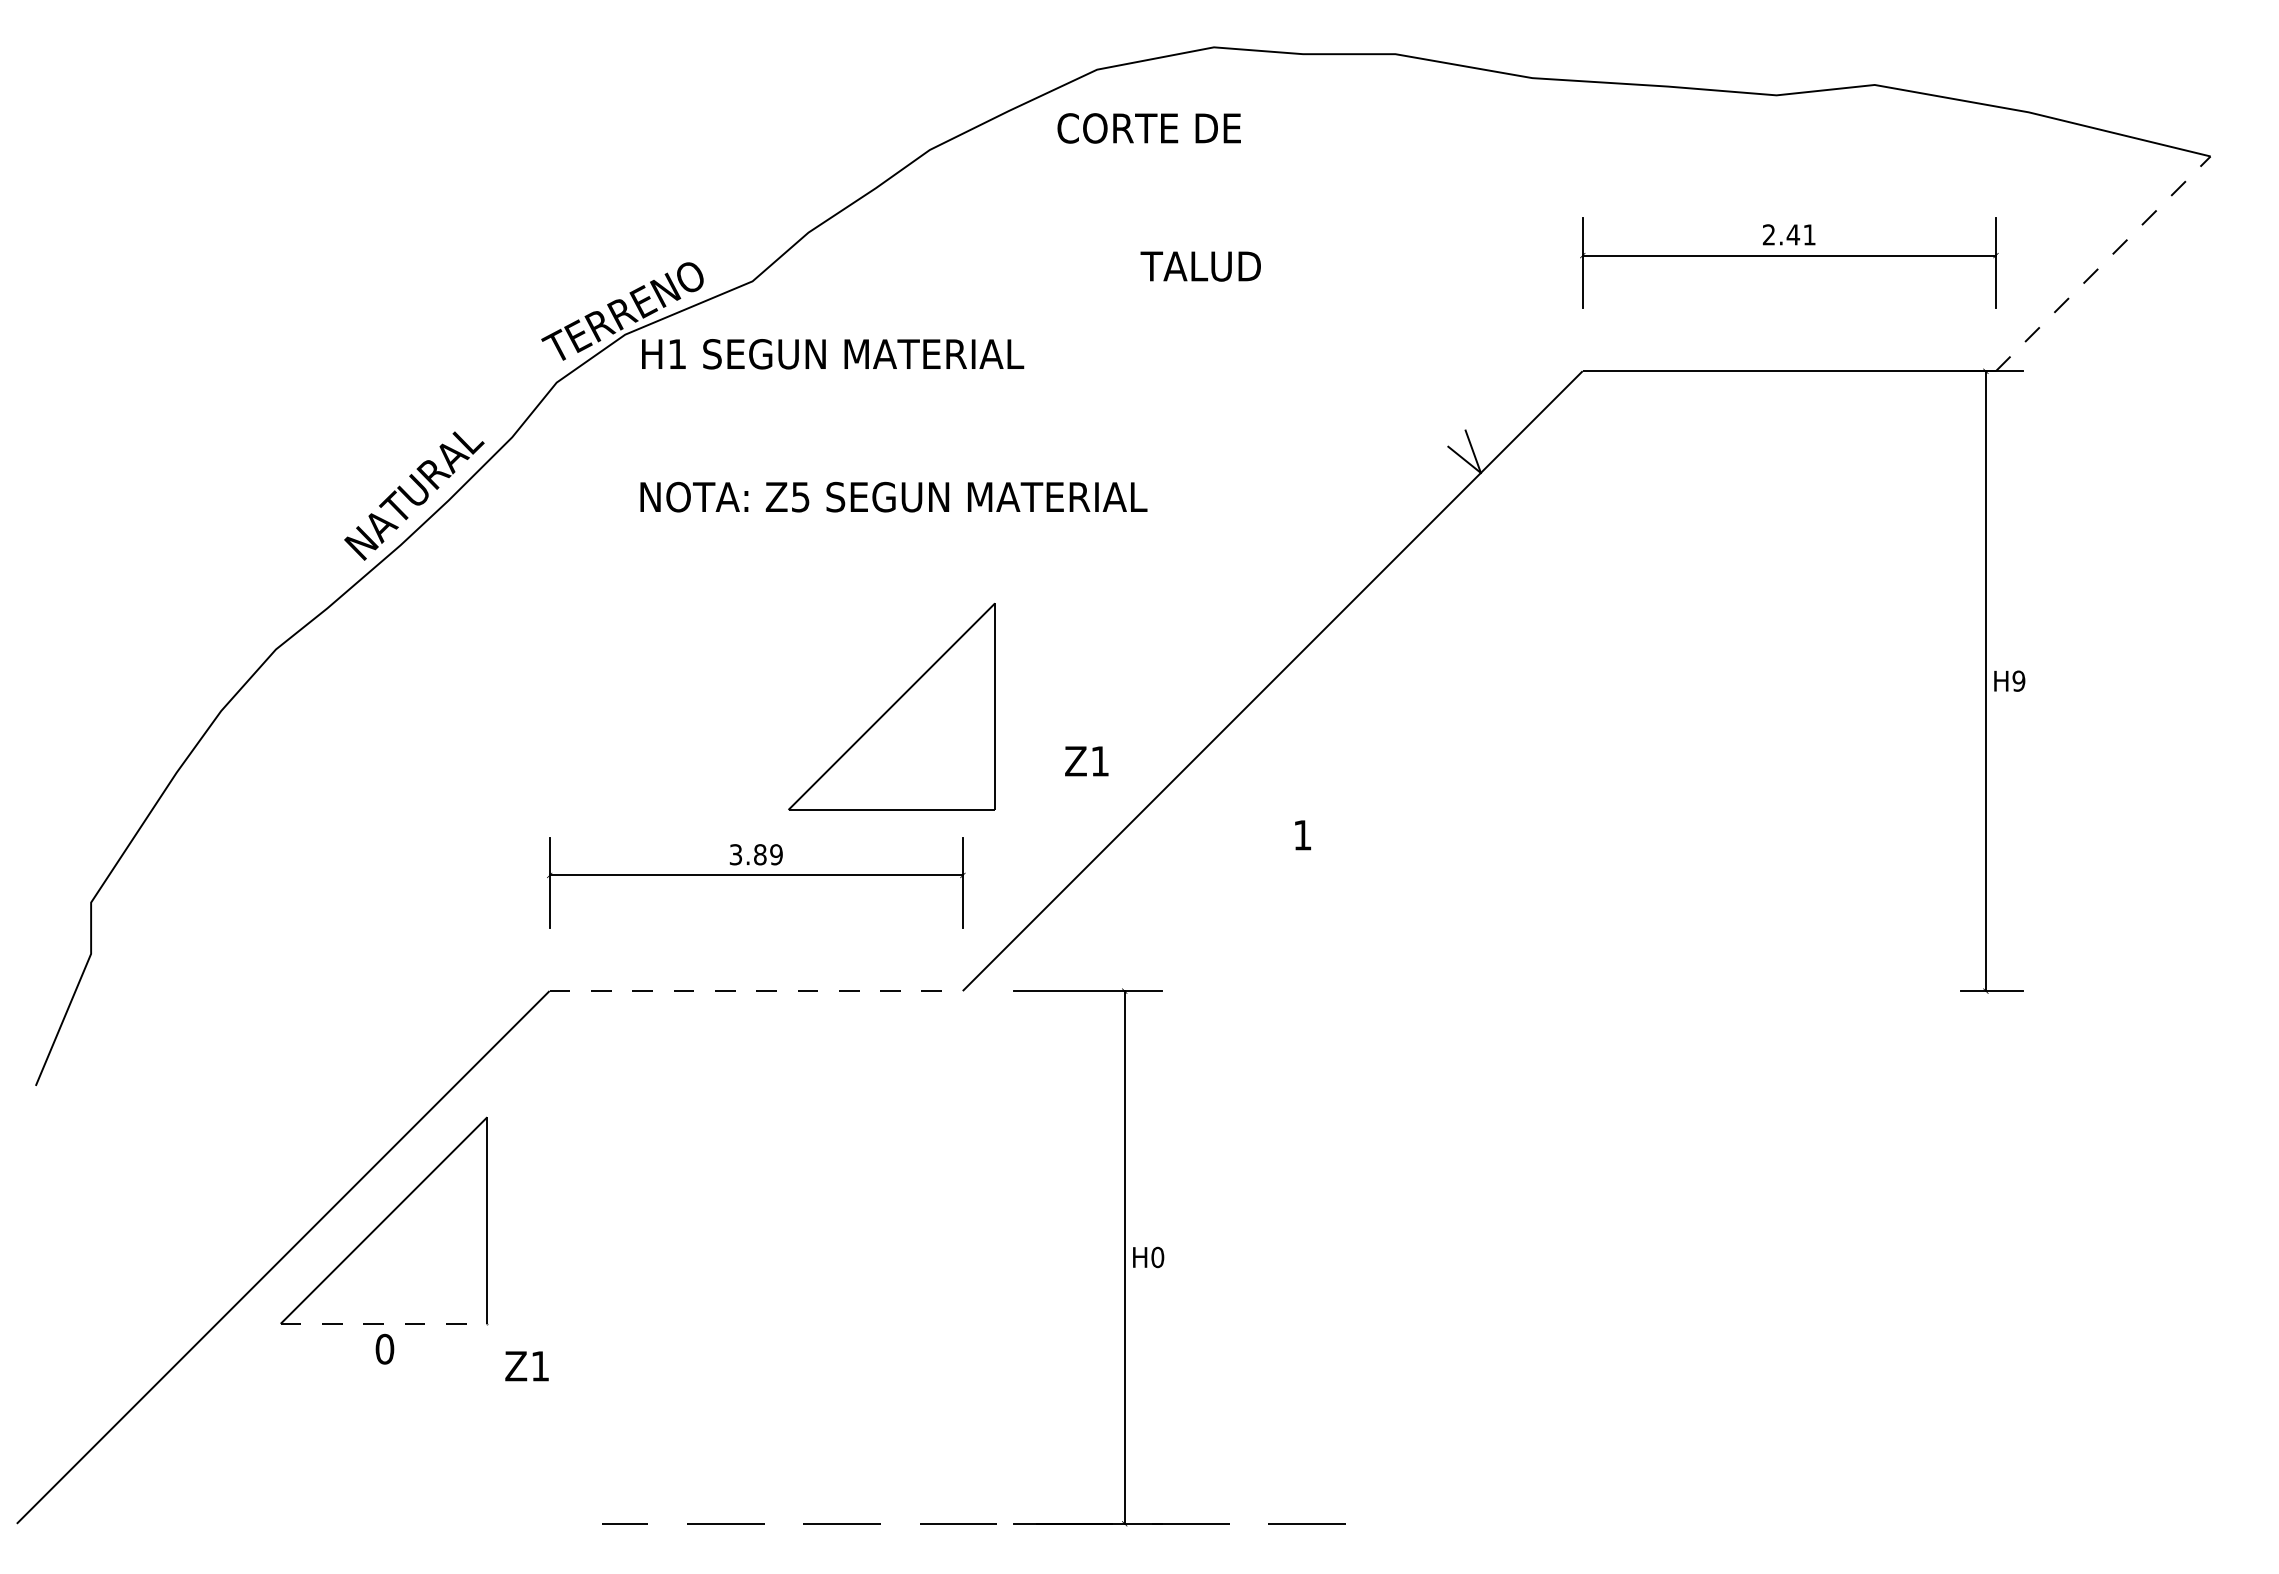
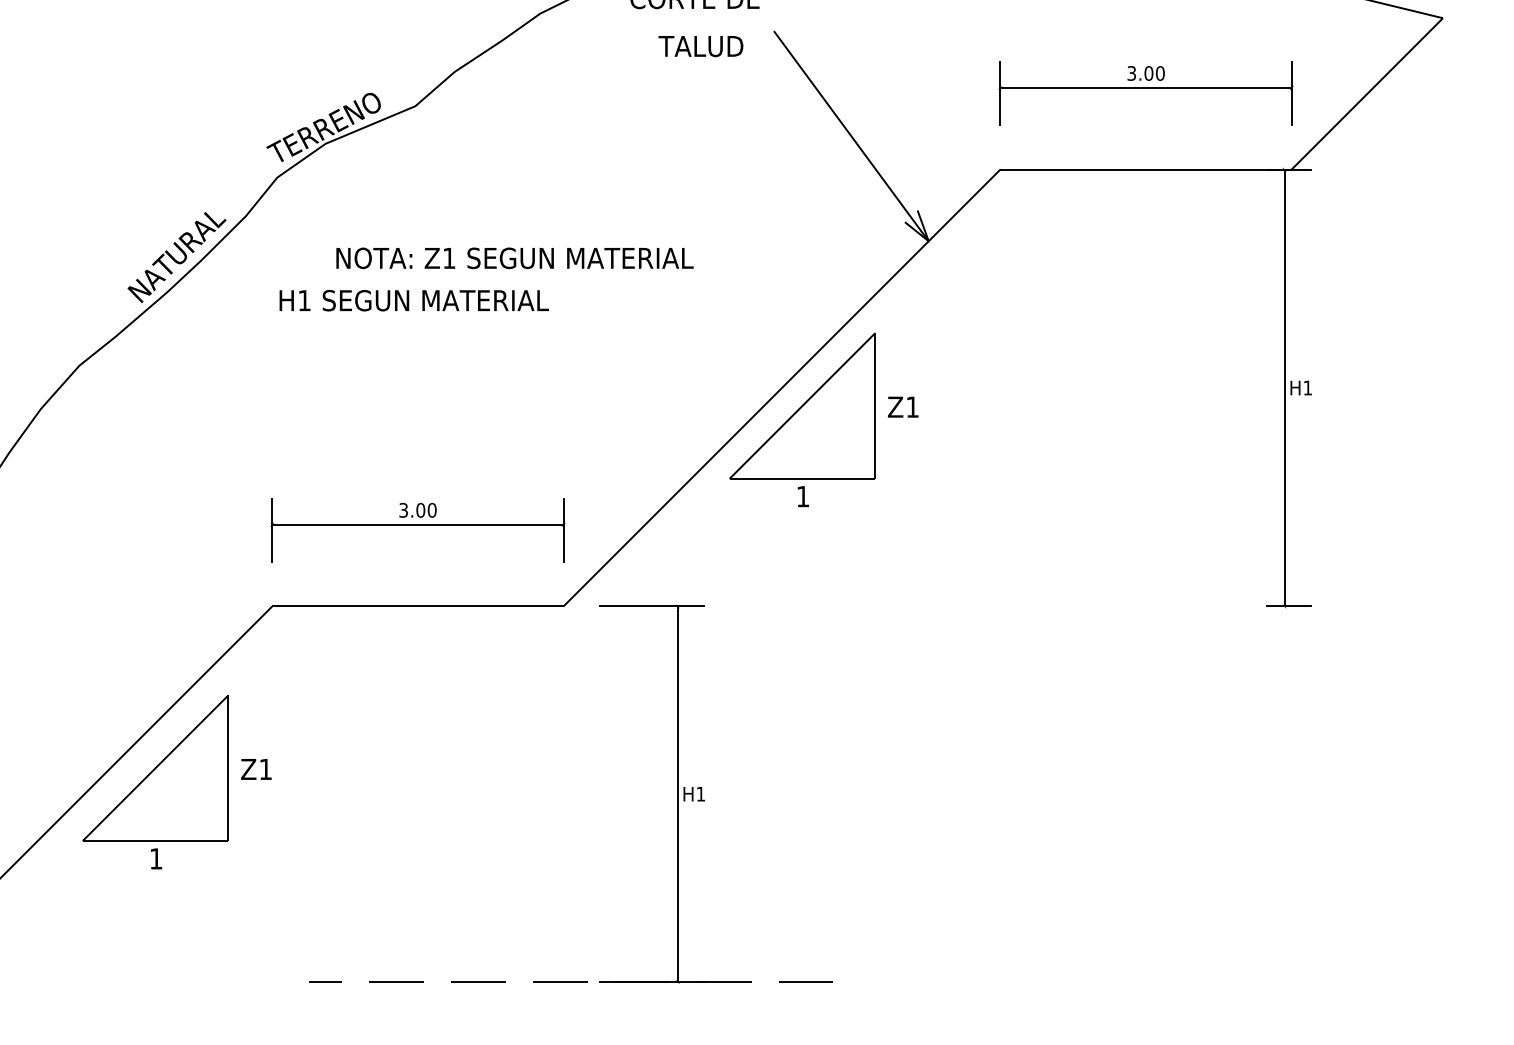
text: (1789, 234) -> (1146, 73), 2.41 -> 3.00
line: (2103, 263) -> (1367, 93), dashed -> solid
text: (1200, 266) -> (700, 46), moved
line: (1371, 323) -> (851, 135), added
text: (833, 354) -> (414, 300), moved
text: (800, 497) -> (449, 258), Z5 -> Z1
text: (2018, 680) -> (1307, 387), H9 -> H1
part: (891, 706) -> (802, 405), moved
text: (1086, 761) -> (903, 407), moved
text: (768, 854) -> (426, 510), 3.89 -> 3.00
line: (756, 991) -> (418, 606), dashed -> solid
text: (1157, 1257) -> (700, 794), H0 -> H1
line: (384, 1323) -> (155, 840), dashed -> solid
text: (384, 1348) -> (155, 858), 0 -> 1
text: (526, 1366) -> (256, 769), moved

